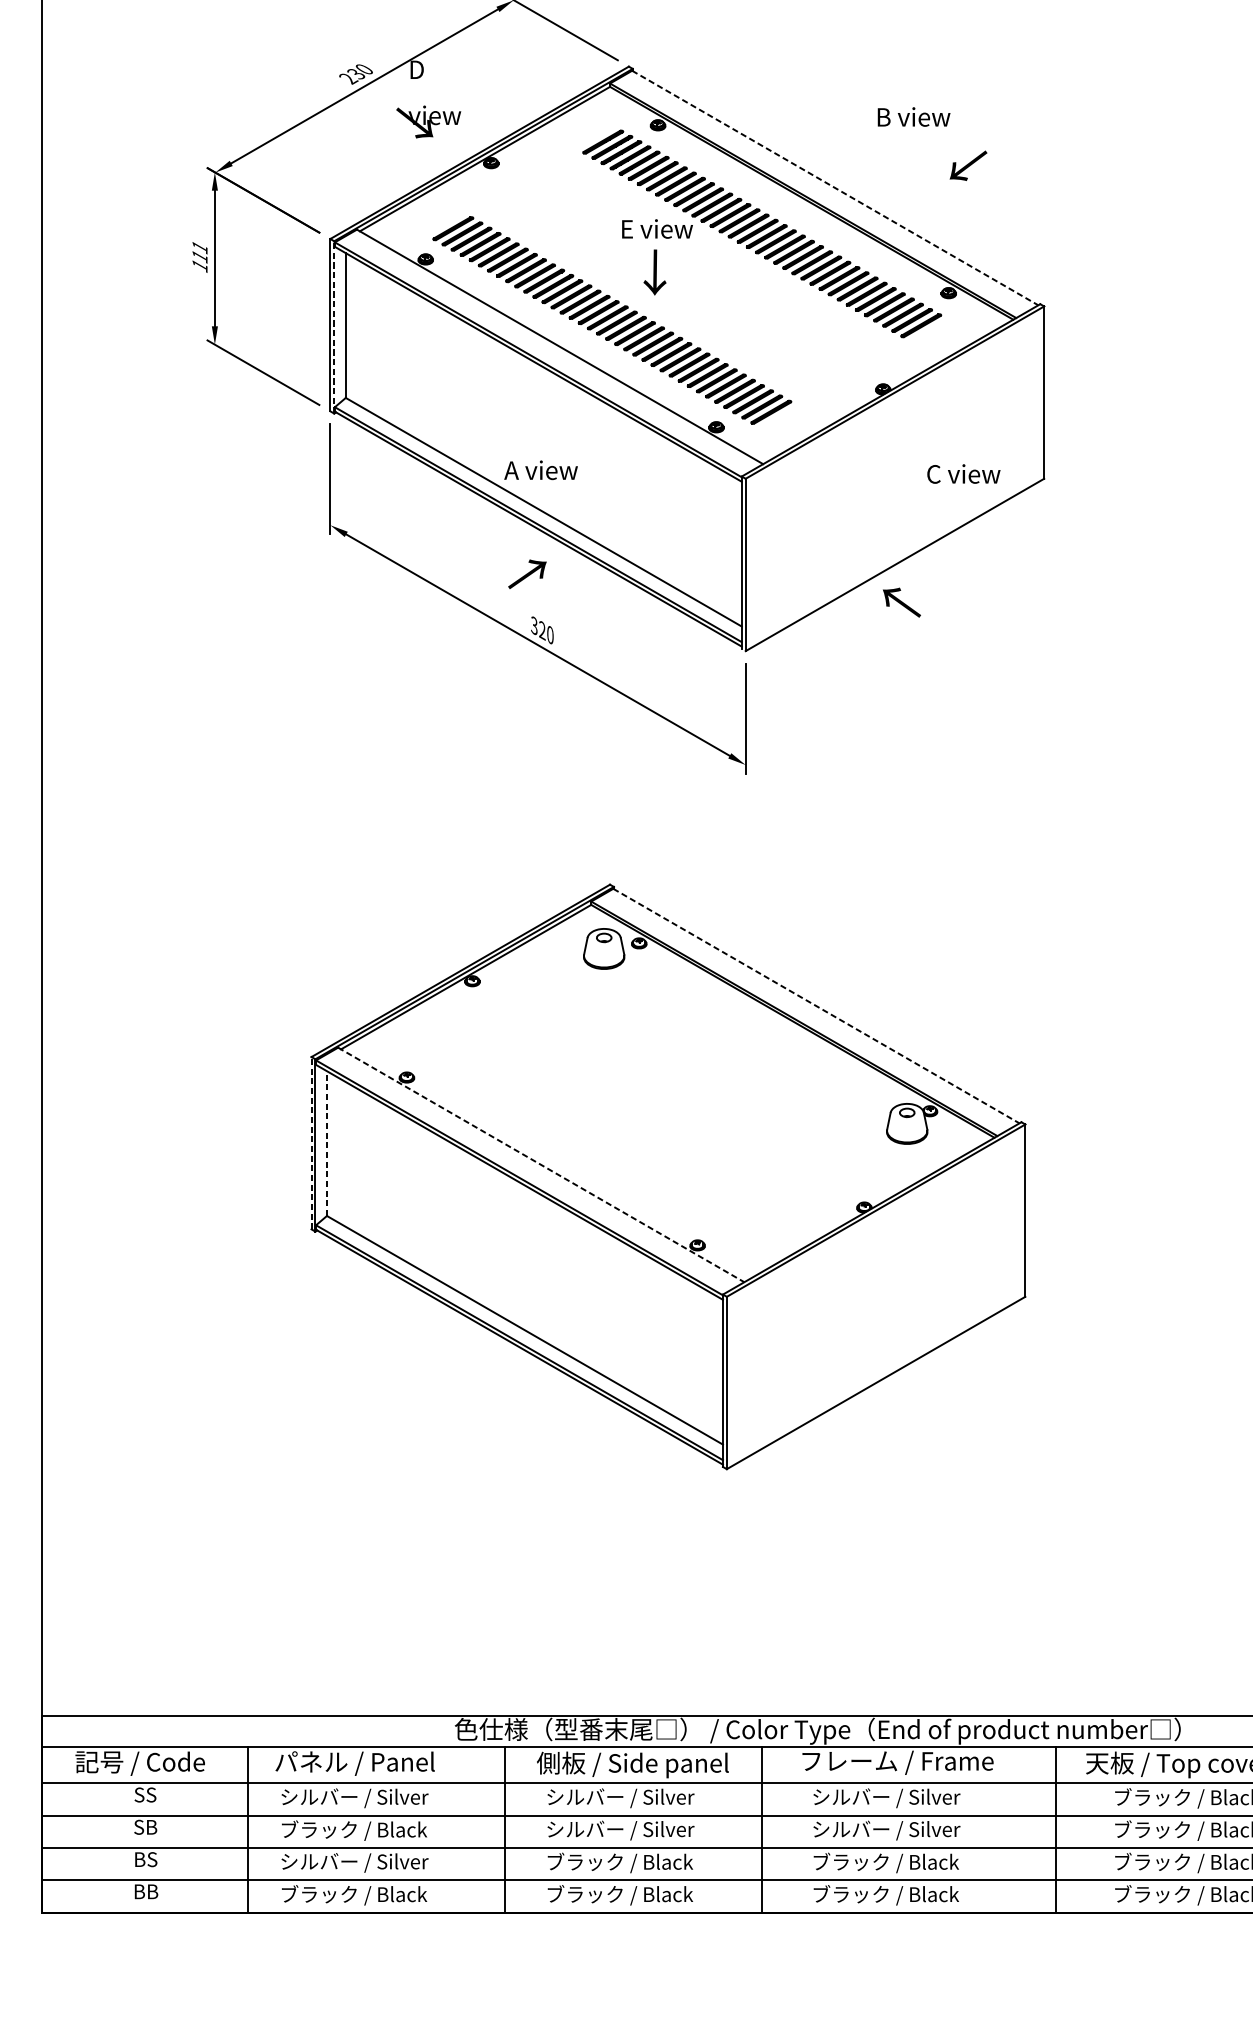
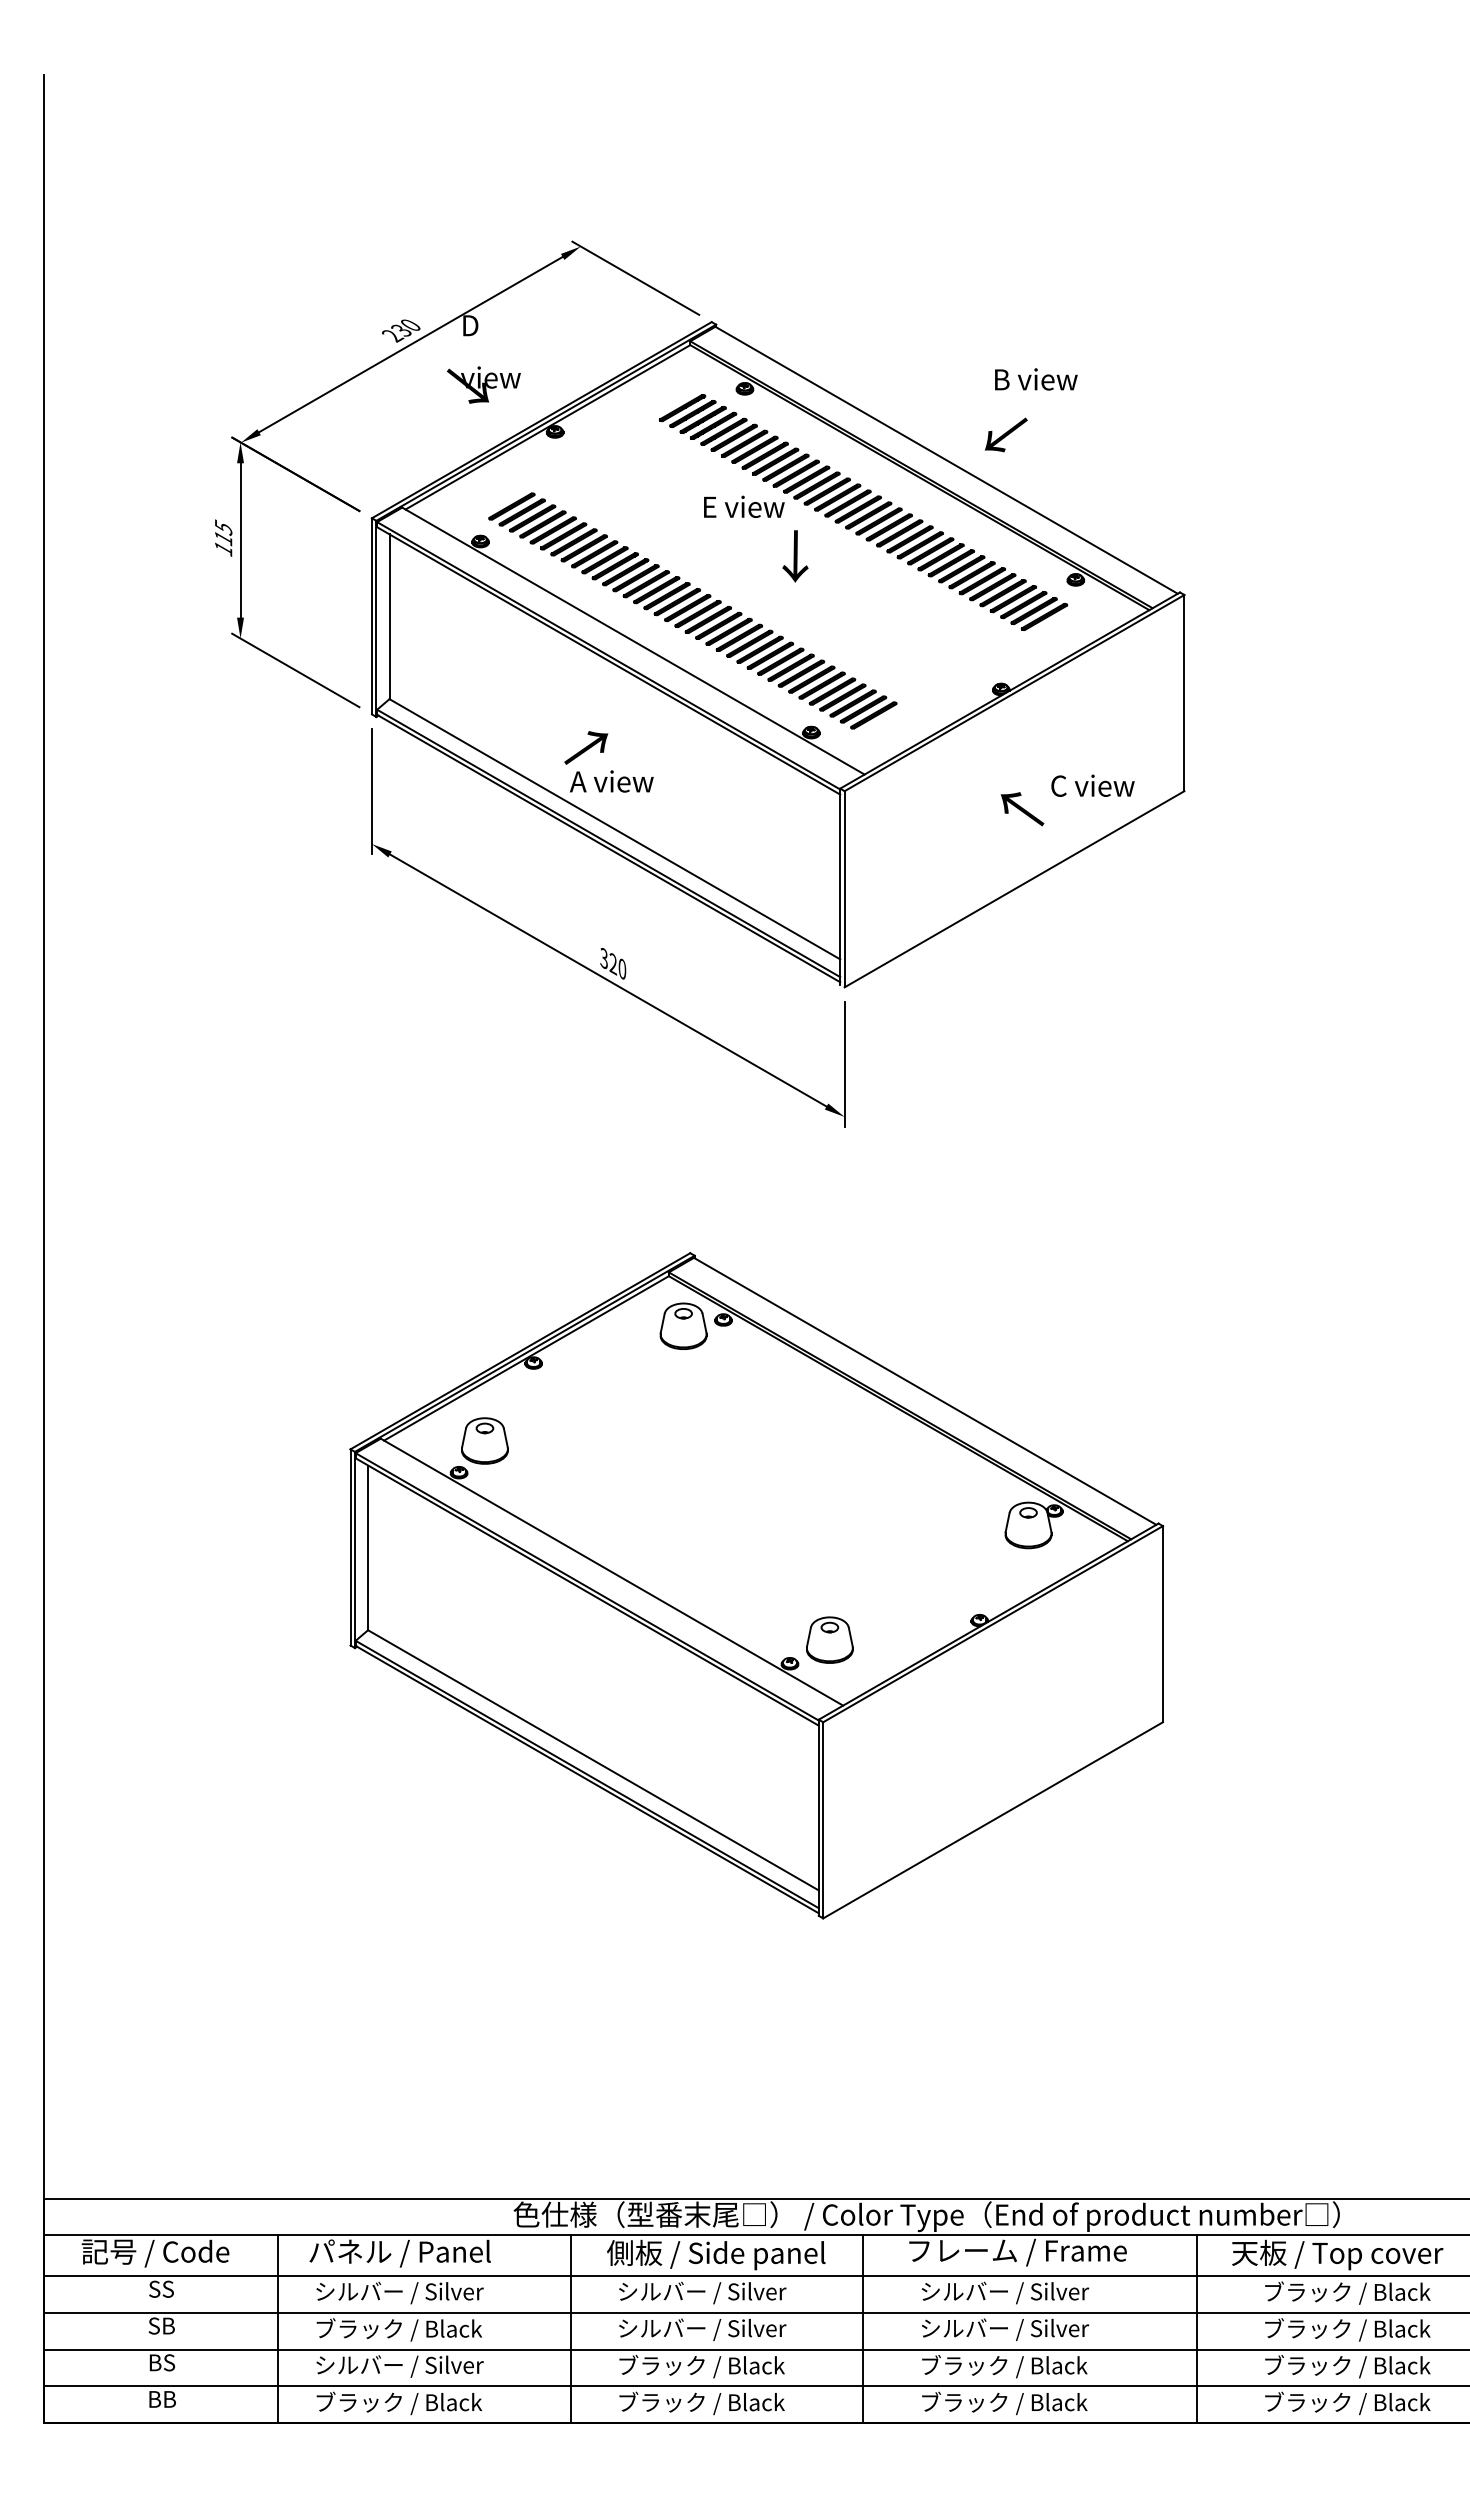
text: (967, 165) -> (1005, 434), moved
line: (835, 188) -> (946, 460), dashed -> solid
text: (199, 247) -> (223, 527), 111 -> 115
text: (655, 272) -> (795, 556), moved
line: (334, 327) -> (376, 618), dashed -> solid
text: (527, 573) -> (586, 747), moved
text: (901, 602) -> (1022, 809), moved
line: (816, 1006) -> (925, 1391), dashed -> solid
part: (429, 1049) -> (484, 1440), added
line: (311, 1142) -> (350, 1546), dashed -> solid
line: (327, 1143) -> (368, 1547), dashed -> solid
line: (540, 1165) -> (611, 1572), dashed -> solid
part: (732, 1224) -> (829, 1639), added

